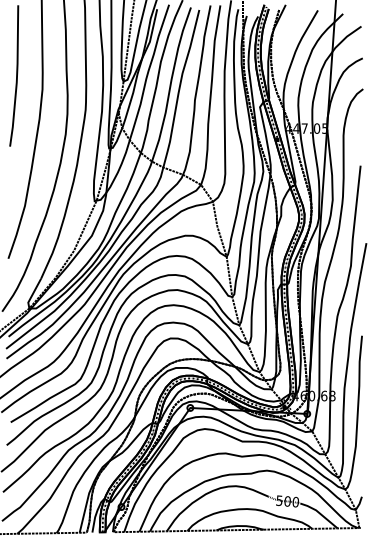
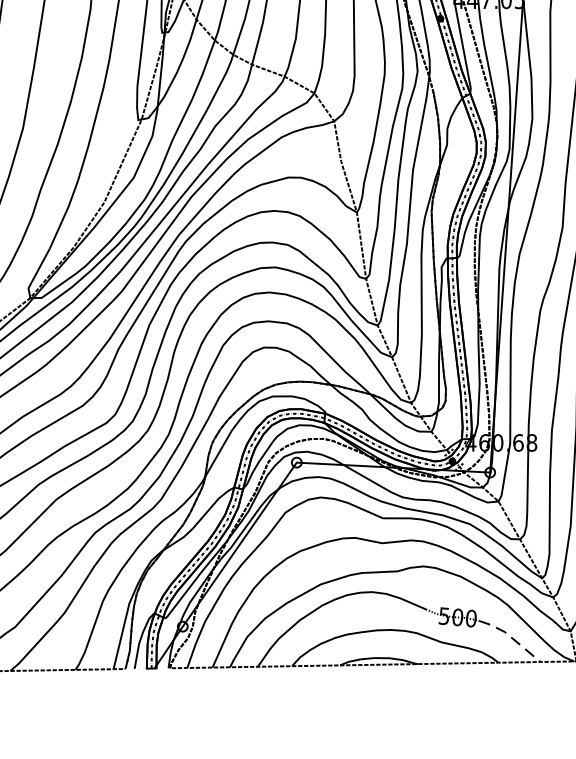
line: (319, 513) -> (510, 637), solid -> dashed

